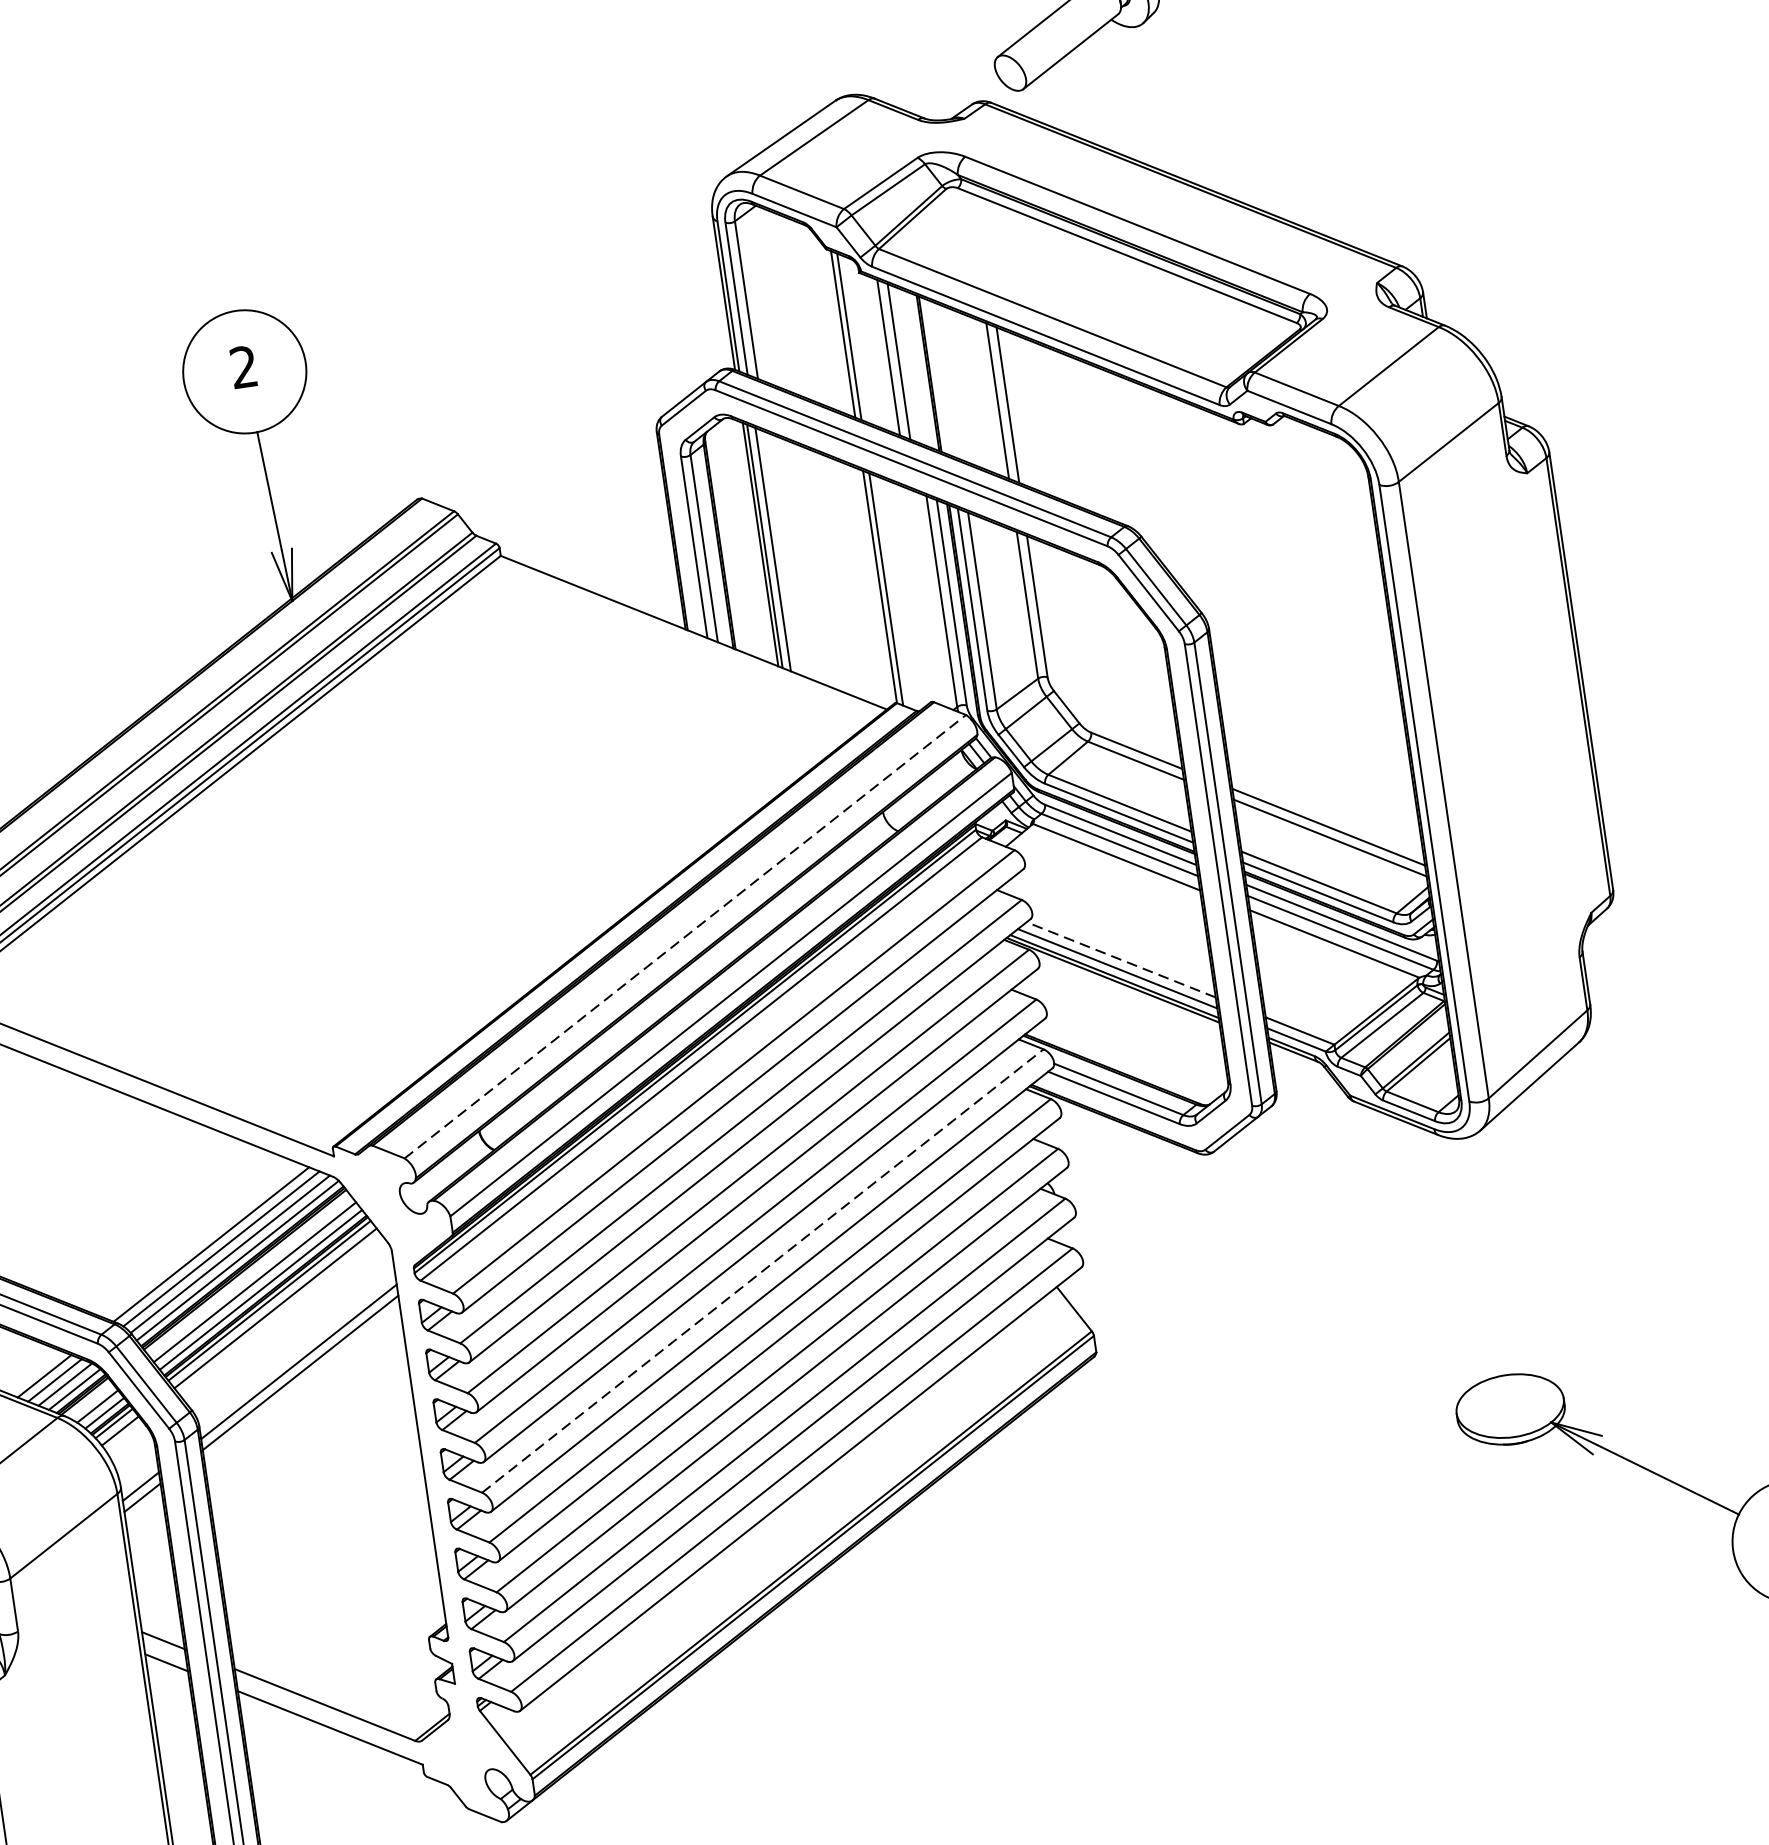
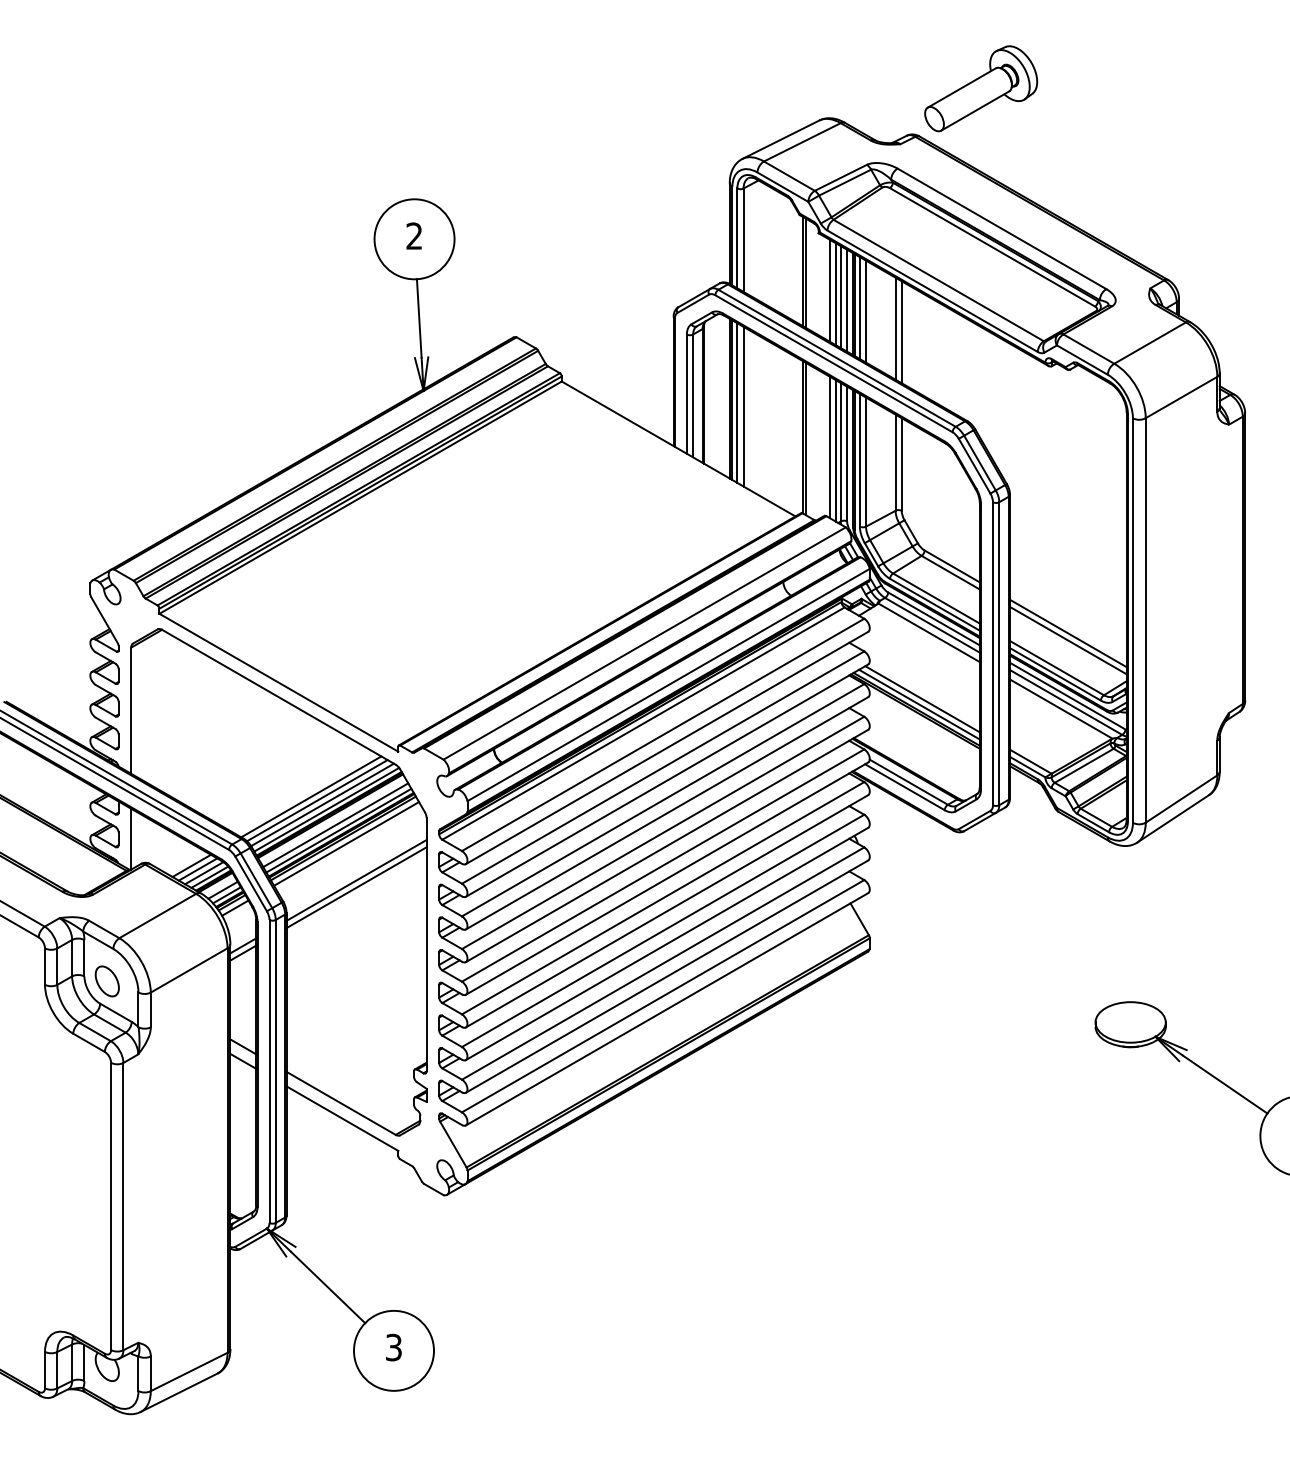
line: (906, 365) -> (840, 297), added
line: (918, 368) -> (847, 300), added
line: (938, 378) -> (859, 308), added
line: (949, 381) -> (866, 311), added
line: (783, 553) -> (743, 406), added
line: (923, 596) -> (829, 447), added
line: (933, 600) -> (835, 450), added
line: (686, 936) -> (645, 643), dashed -> solid
line: (1120, 958) -> (922, 698), dashed -> solid
line: (763, 1270) -> (663, 865), dashed -> solid

